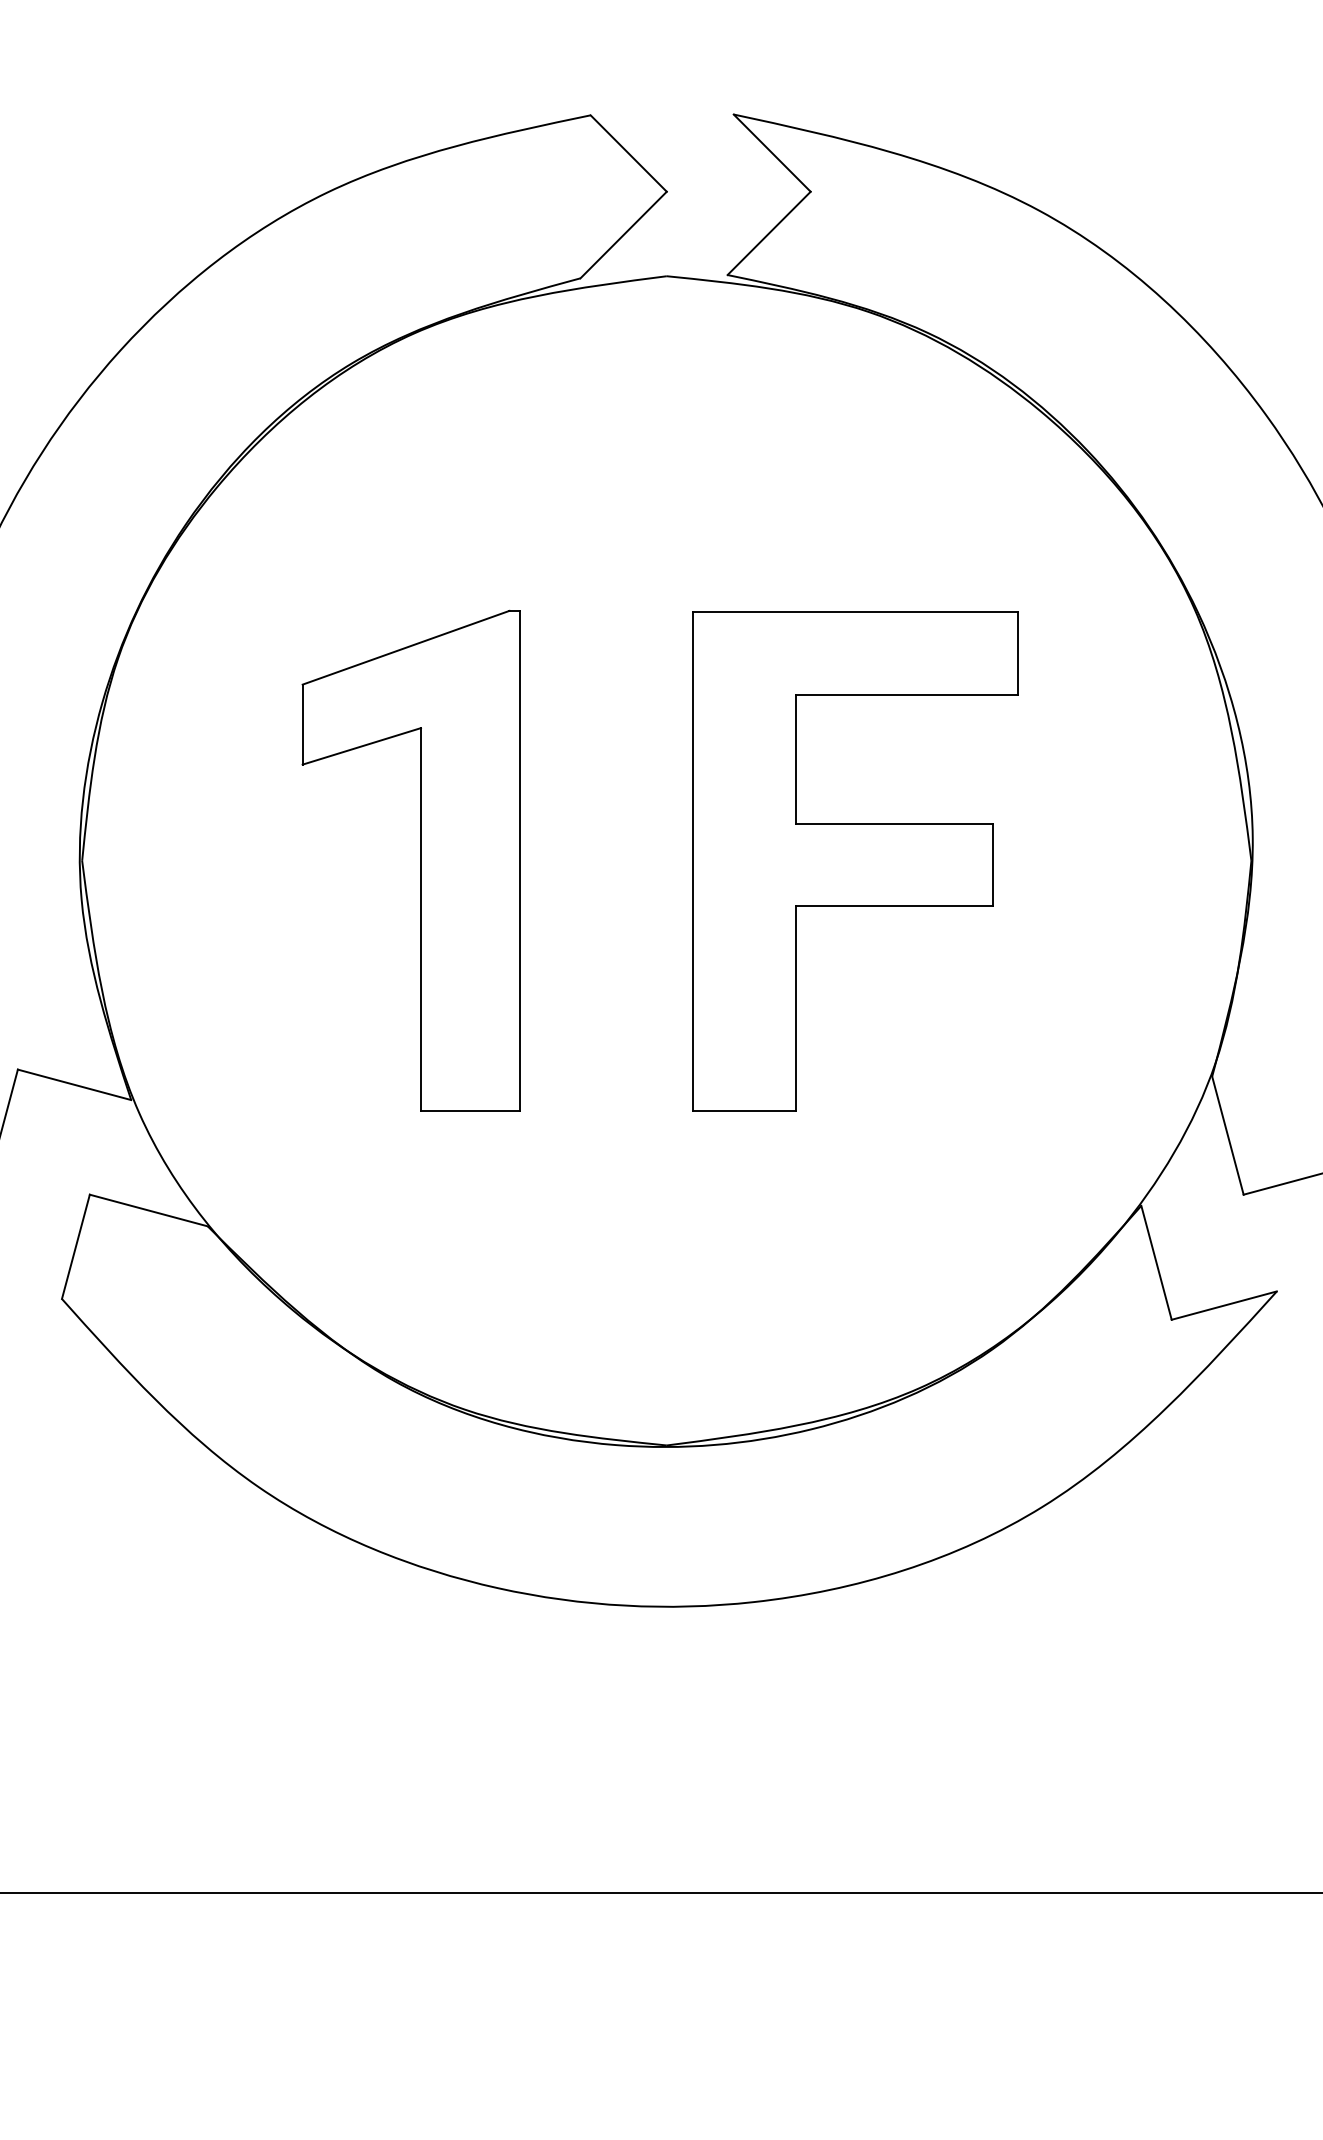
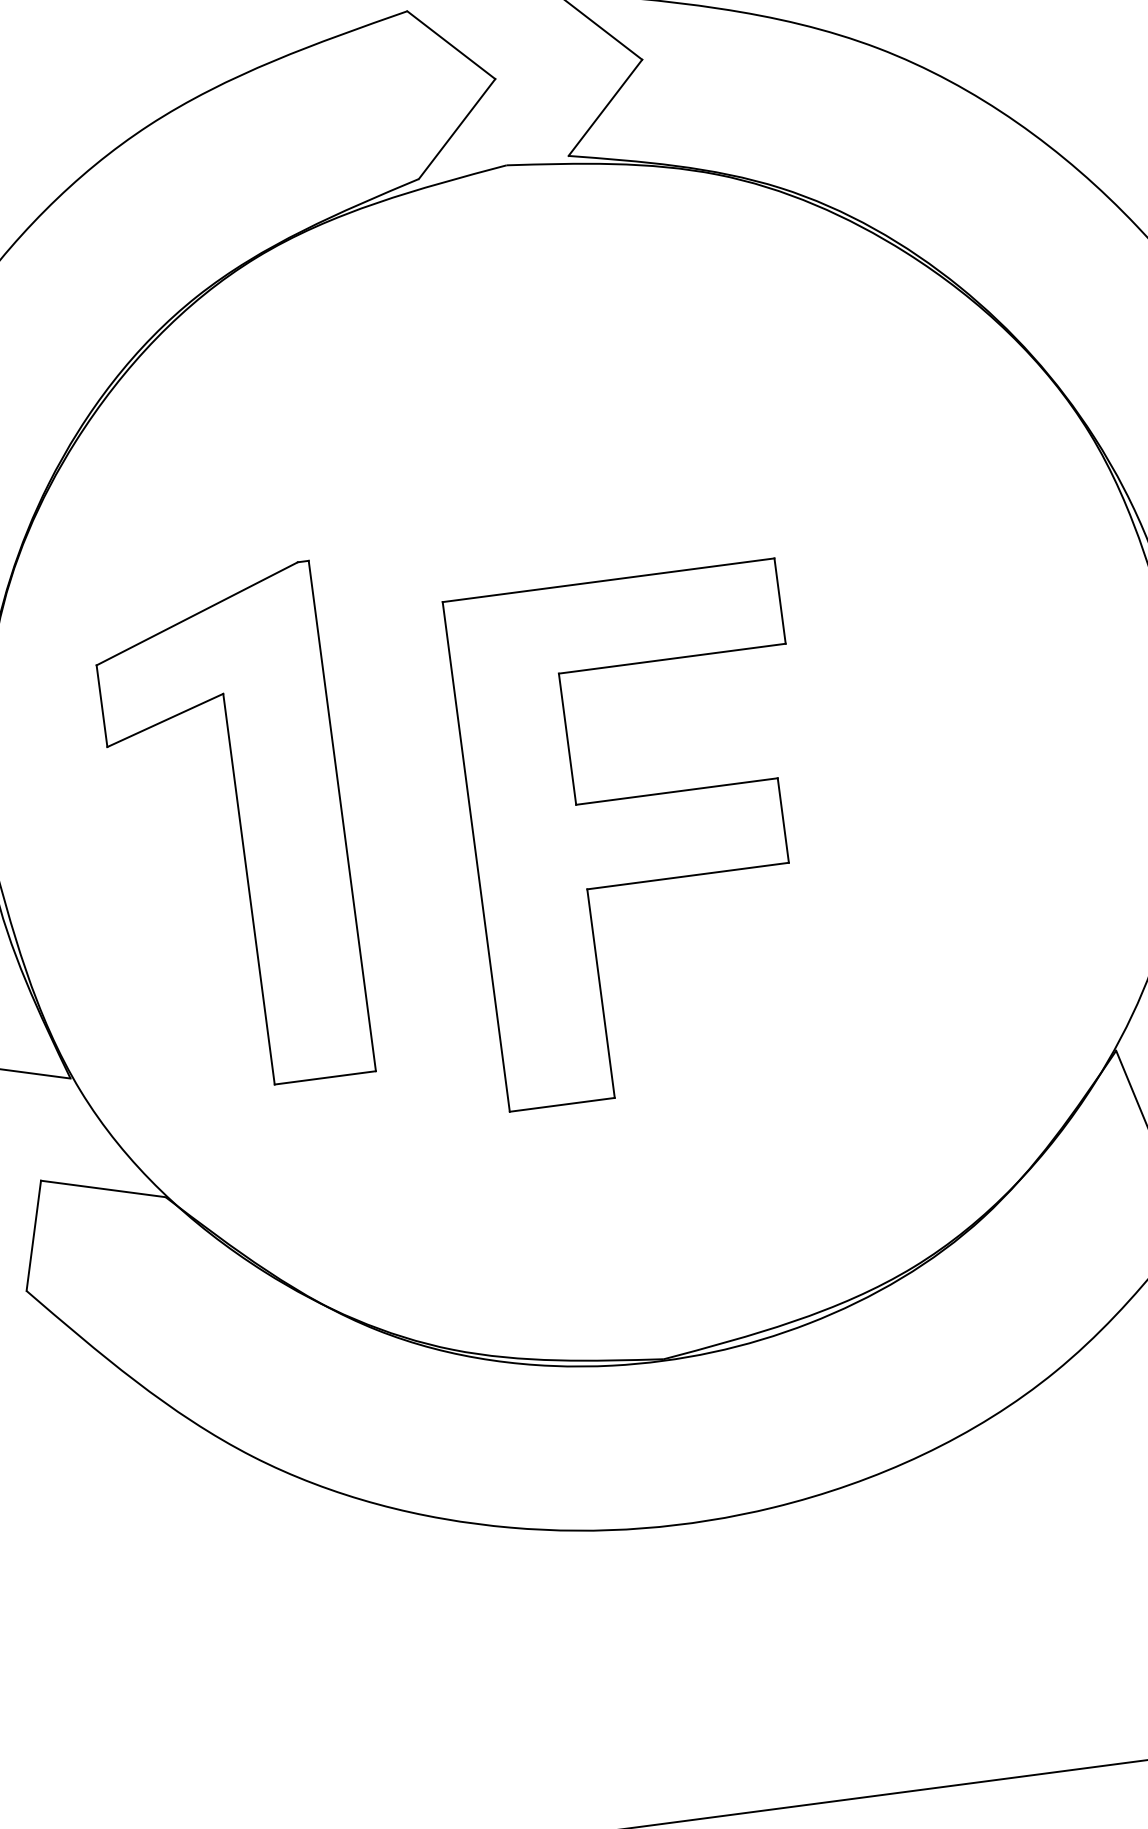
part: (420, 860) -> (240, 829), moved
part: (855, 861) -> (642, 835), moved

